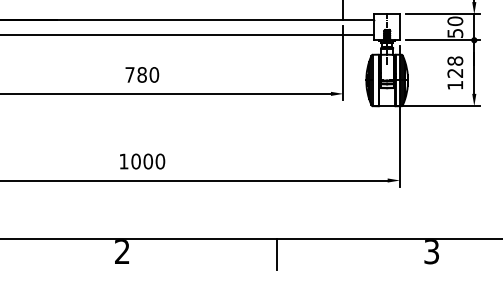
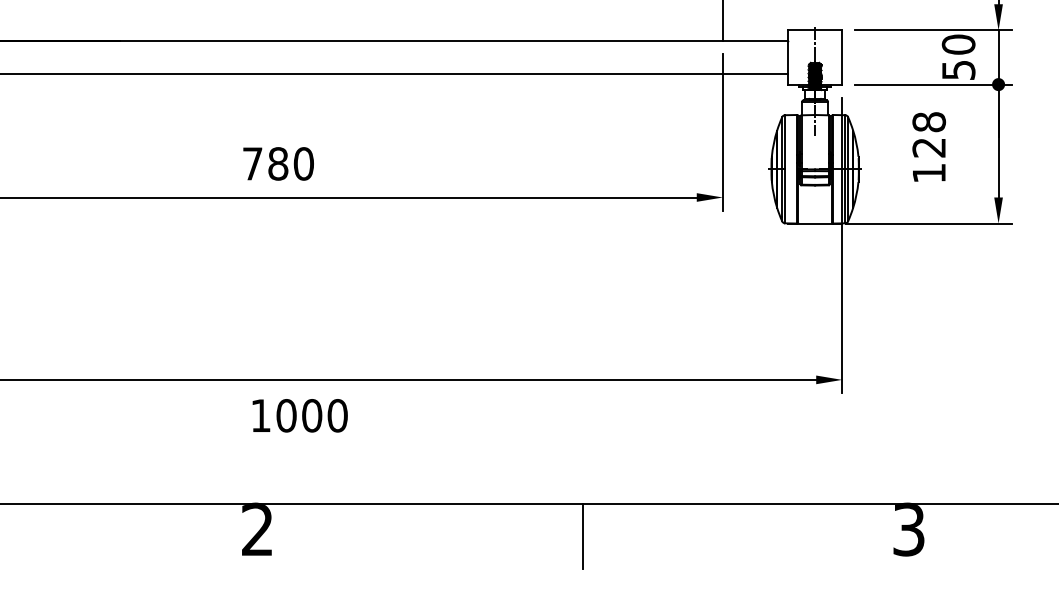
text: (455, 72) -> (929, 146), moved
text: (142, 74) -> (278, 162), moved
text: (142, 161) -> (300, 415), moved

